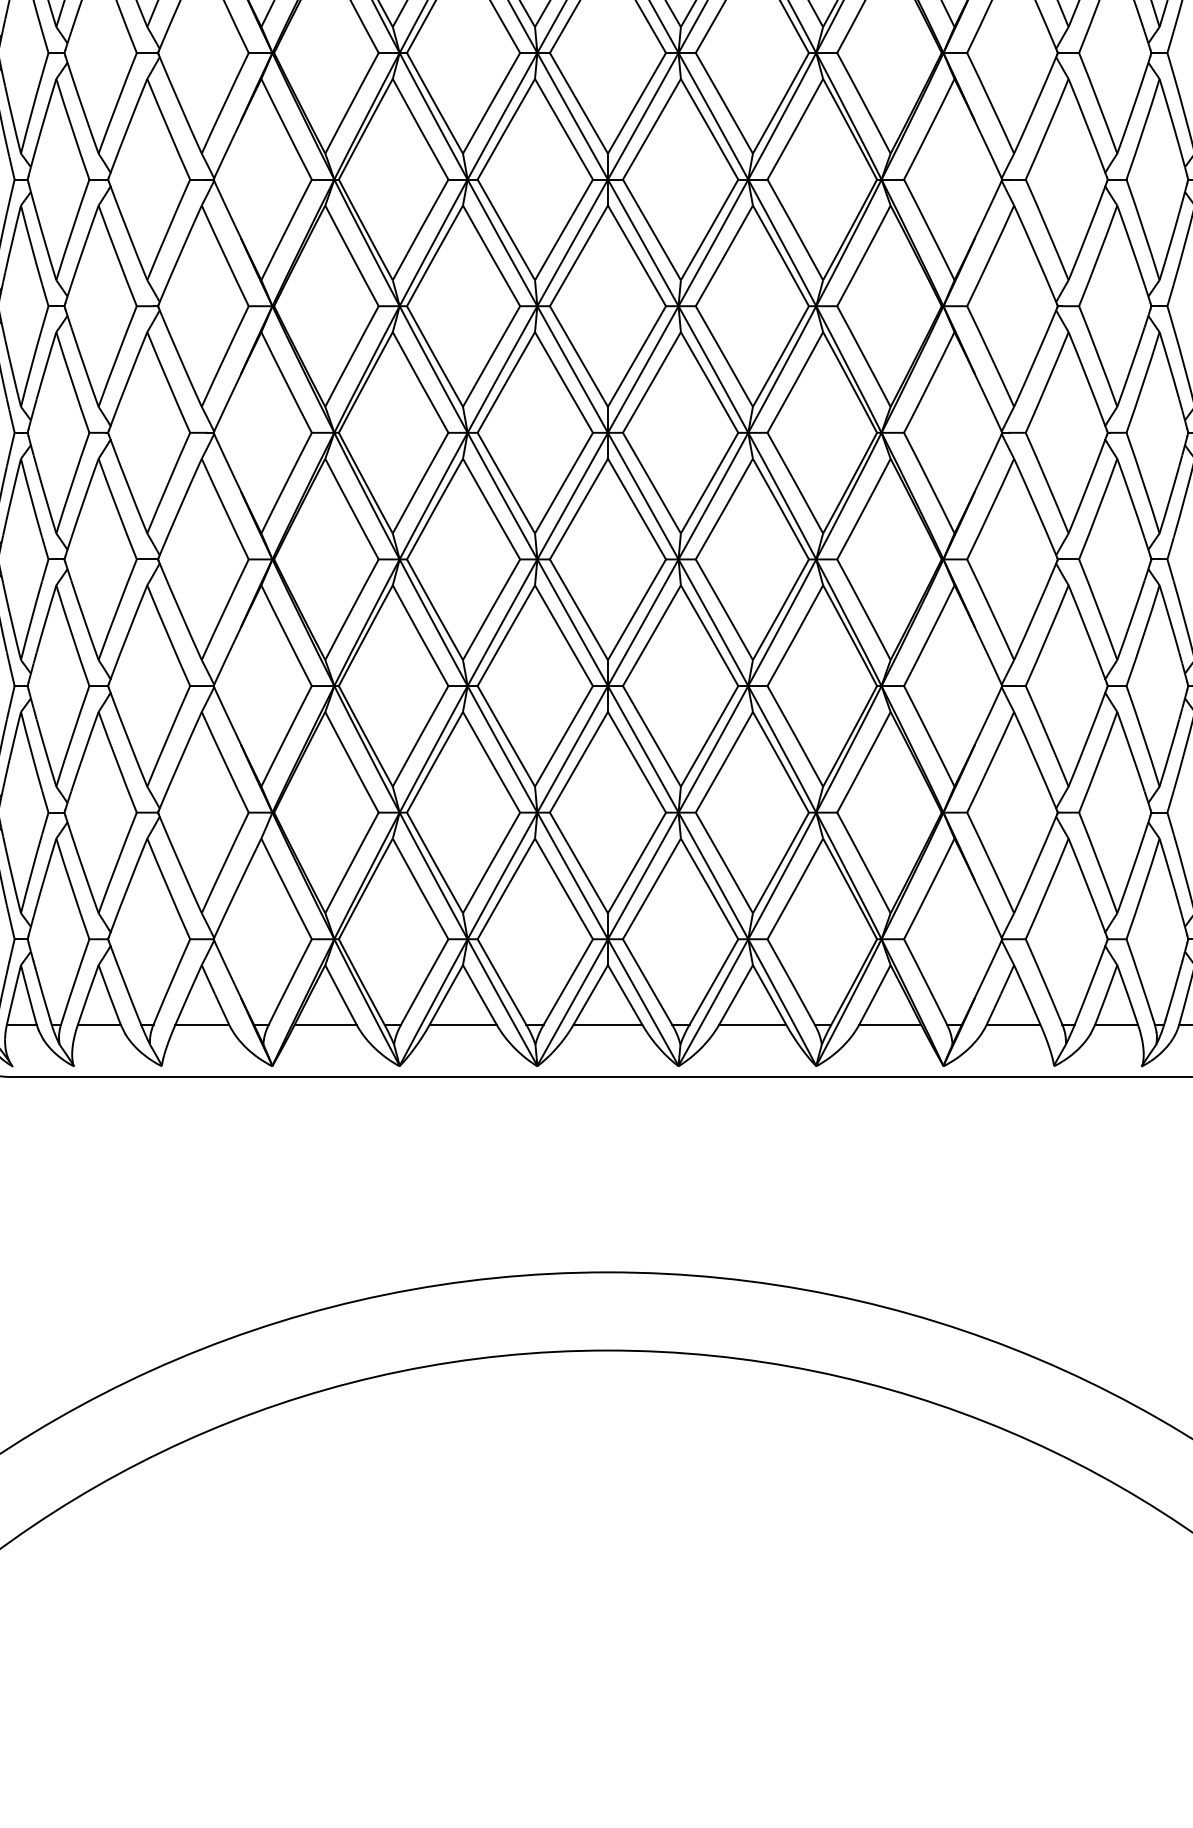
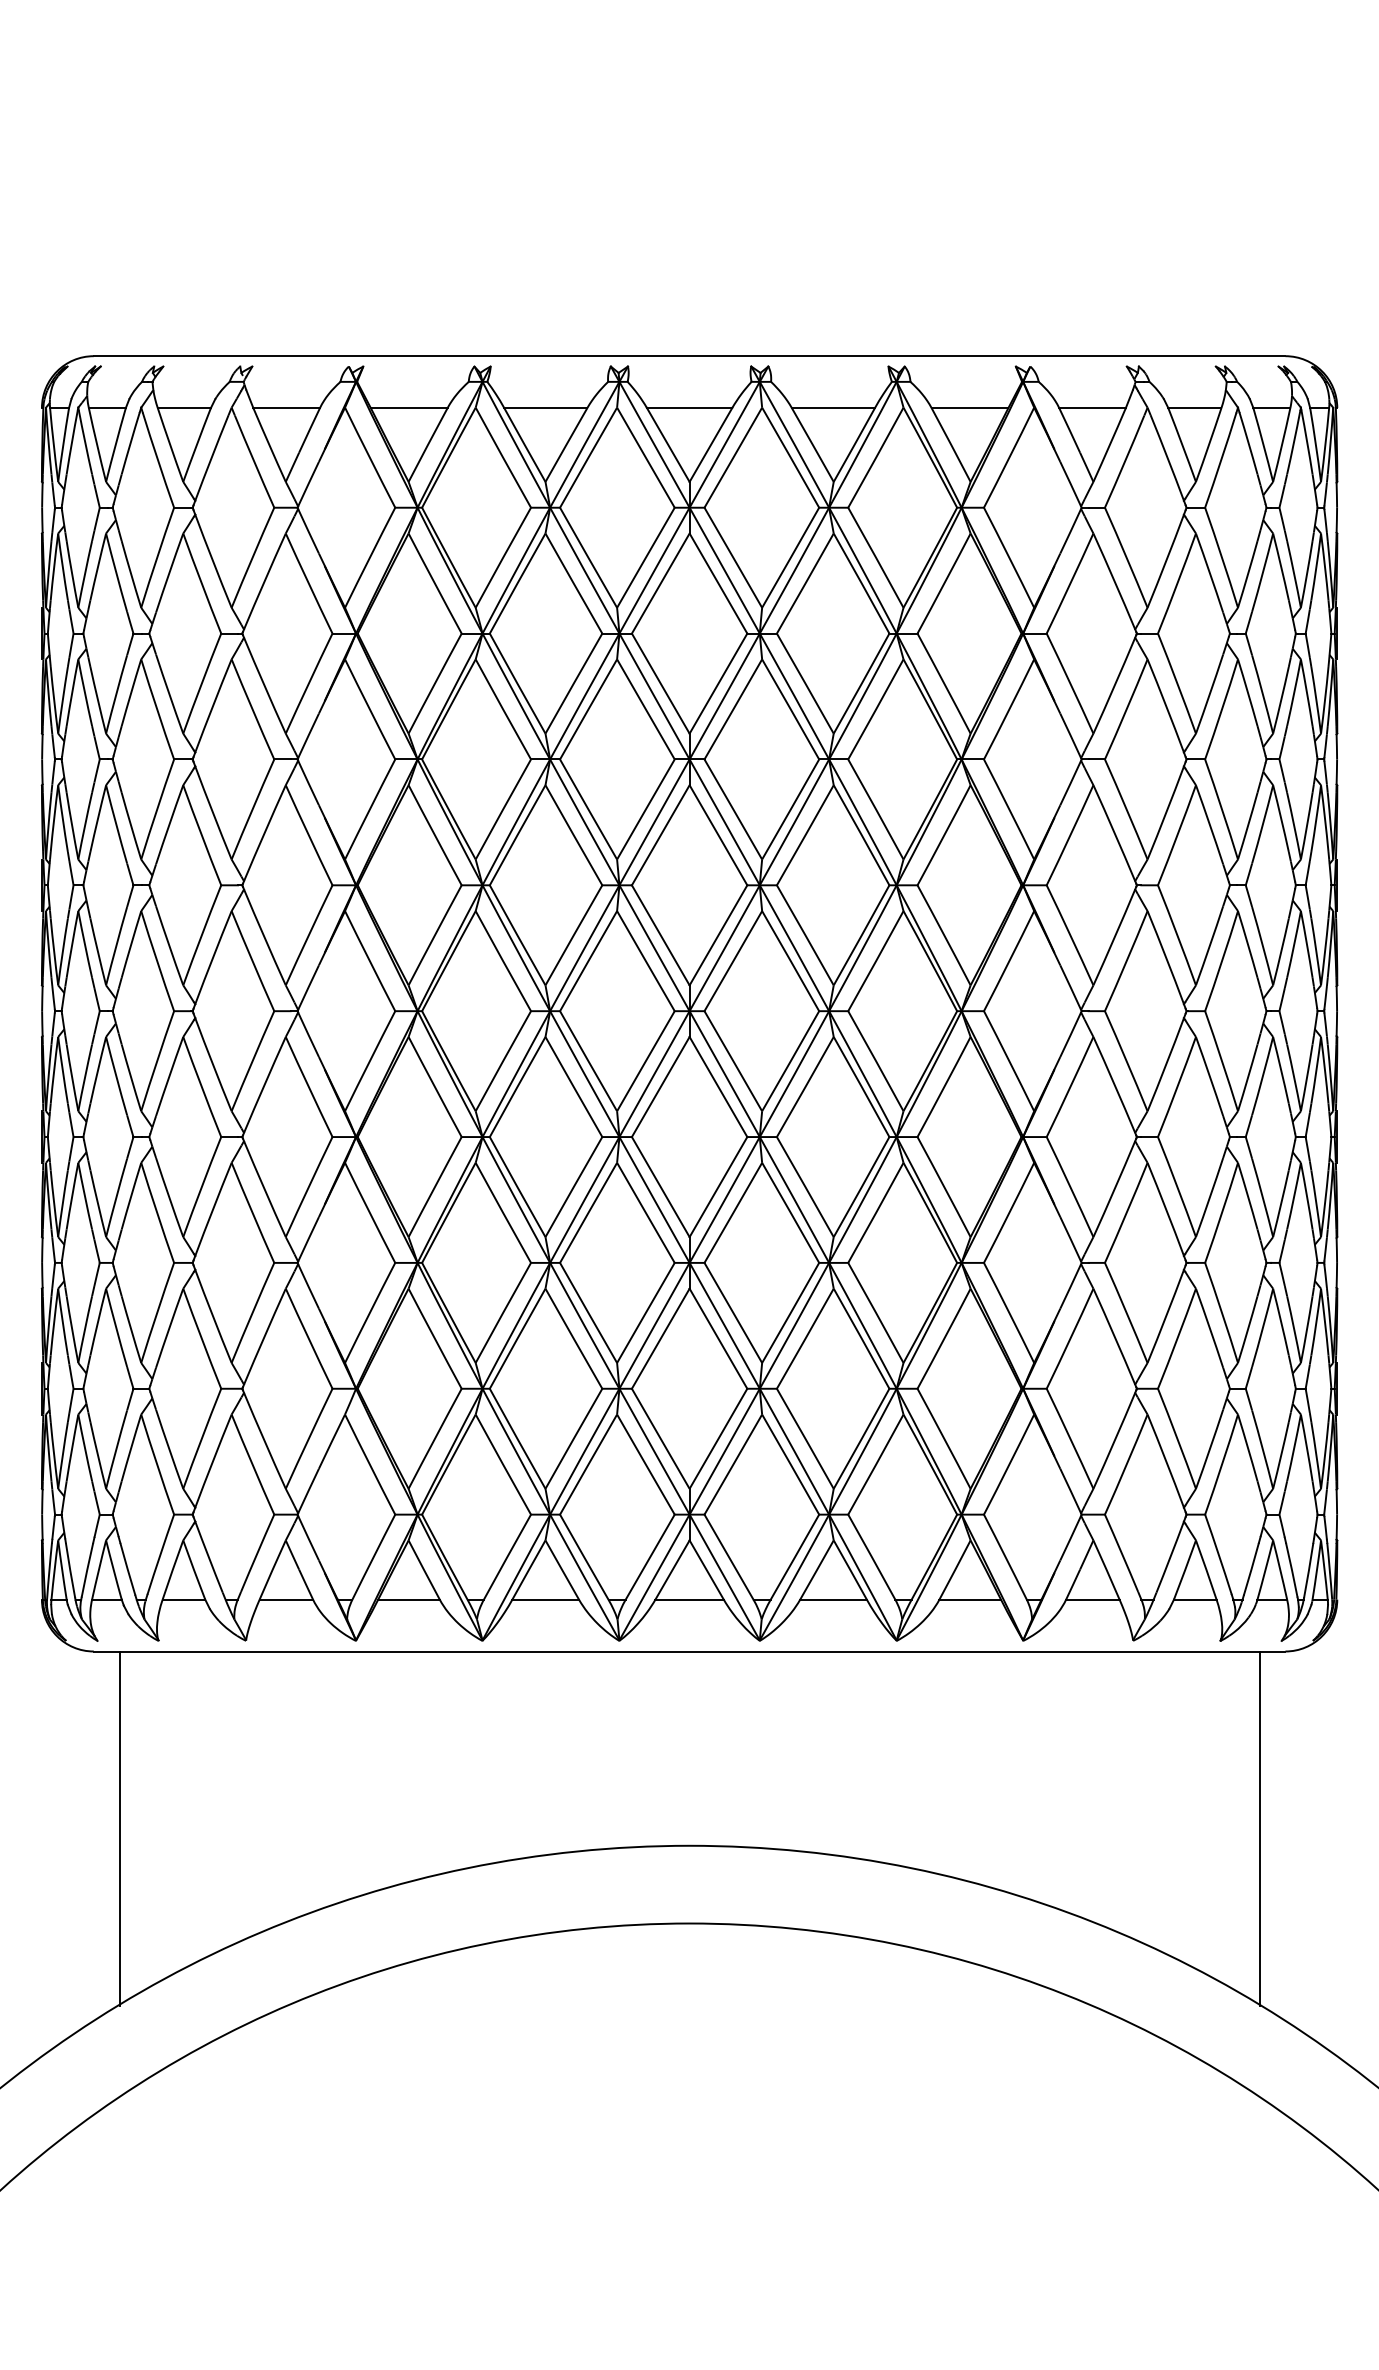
line: (34, 1254) -> (119, 1828), added
line: (1181, 1254) -> (1259, 1828), added

